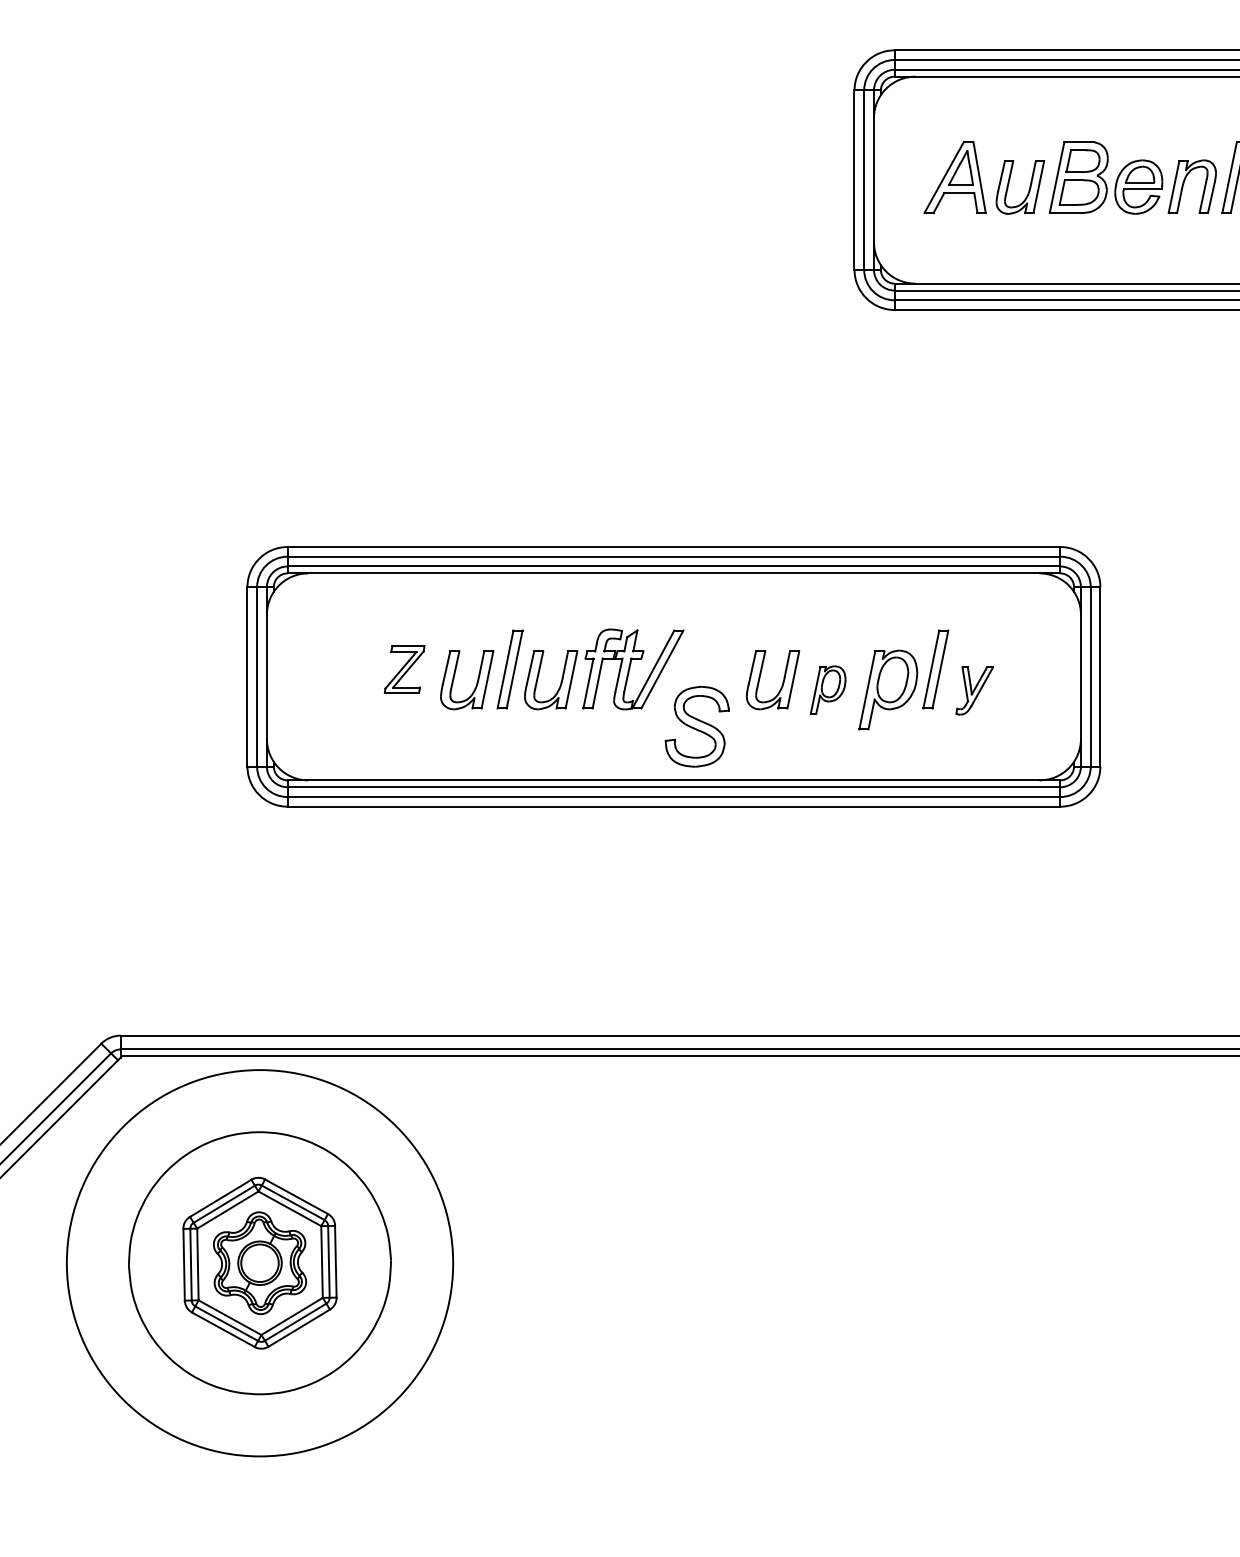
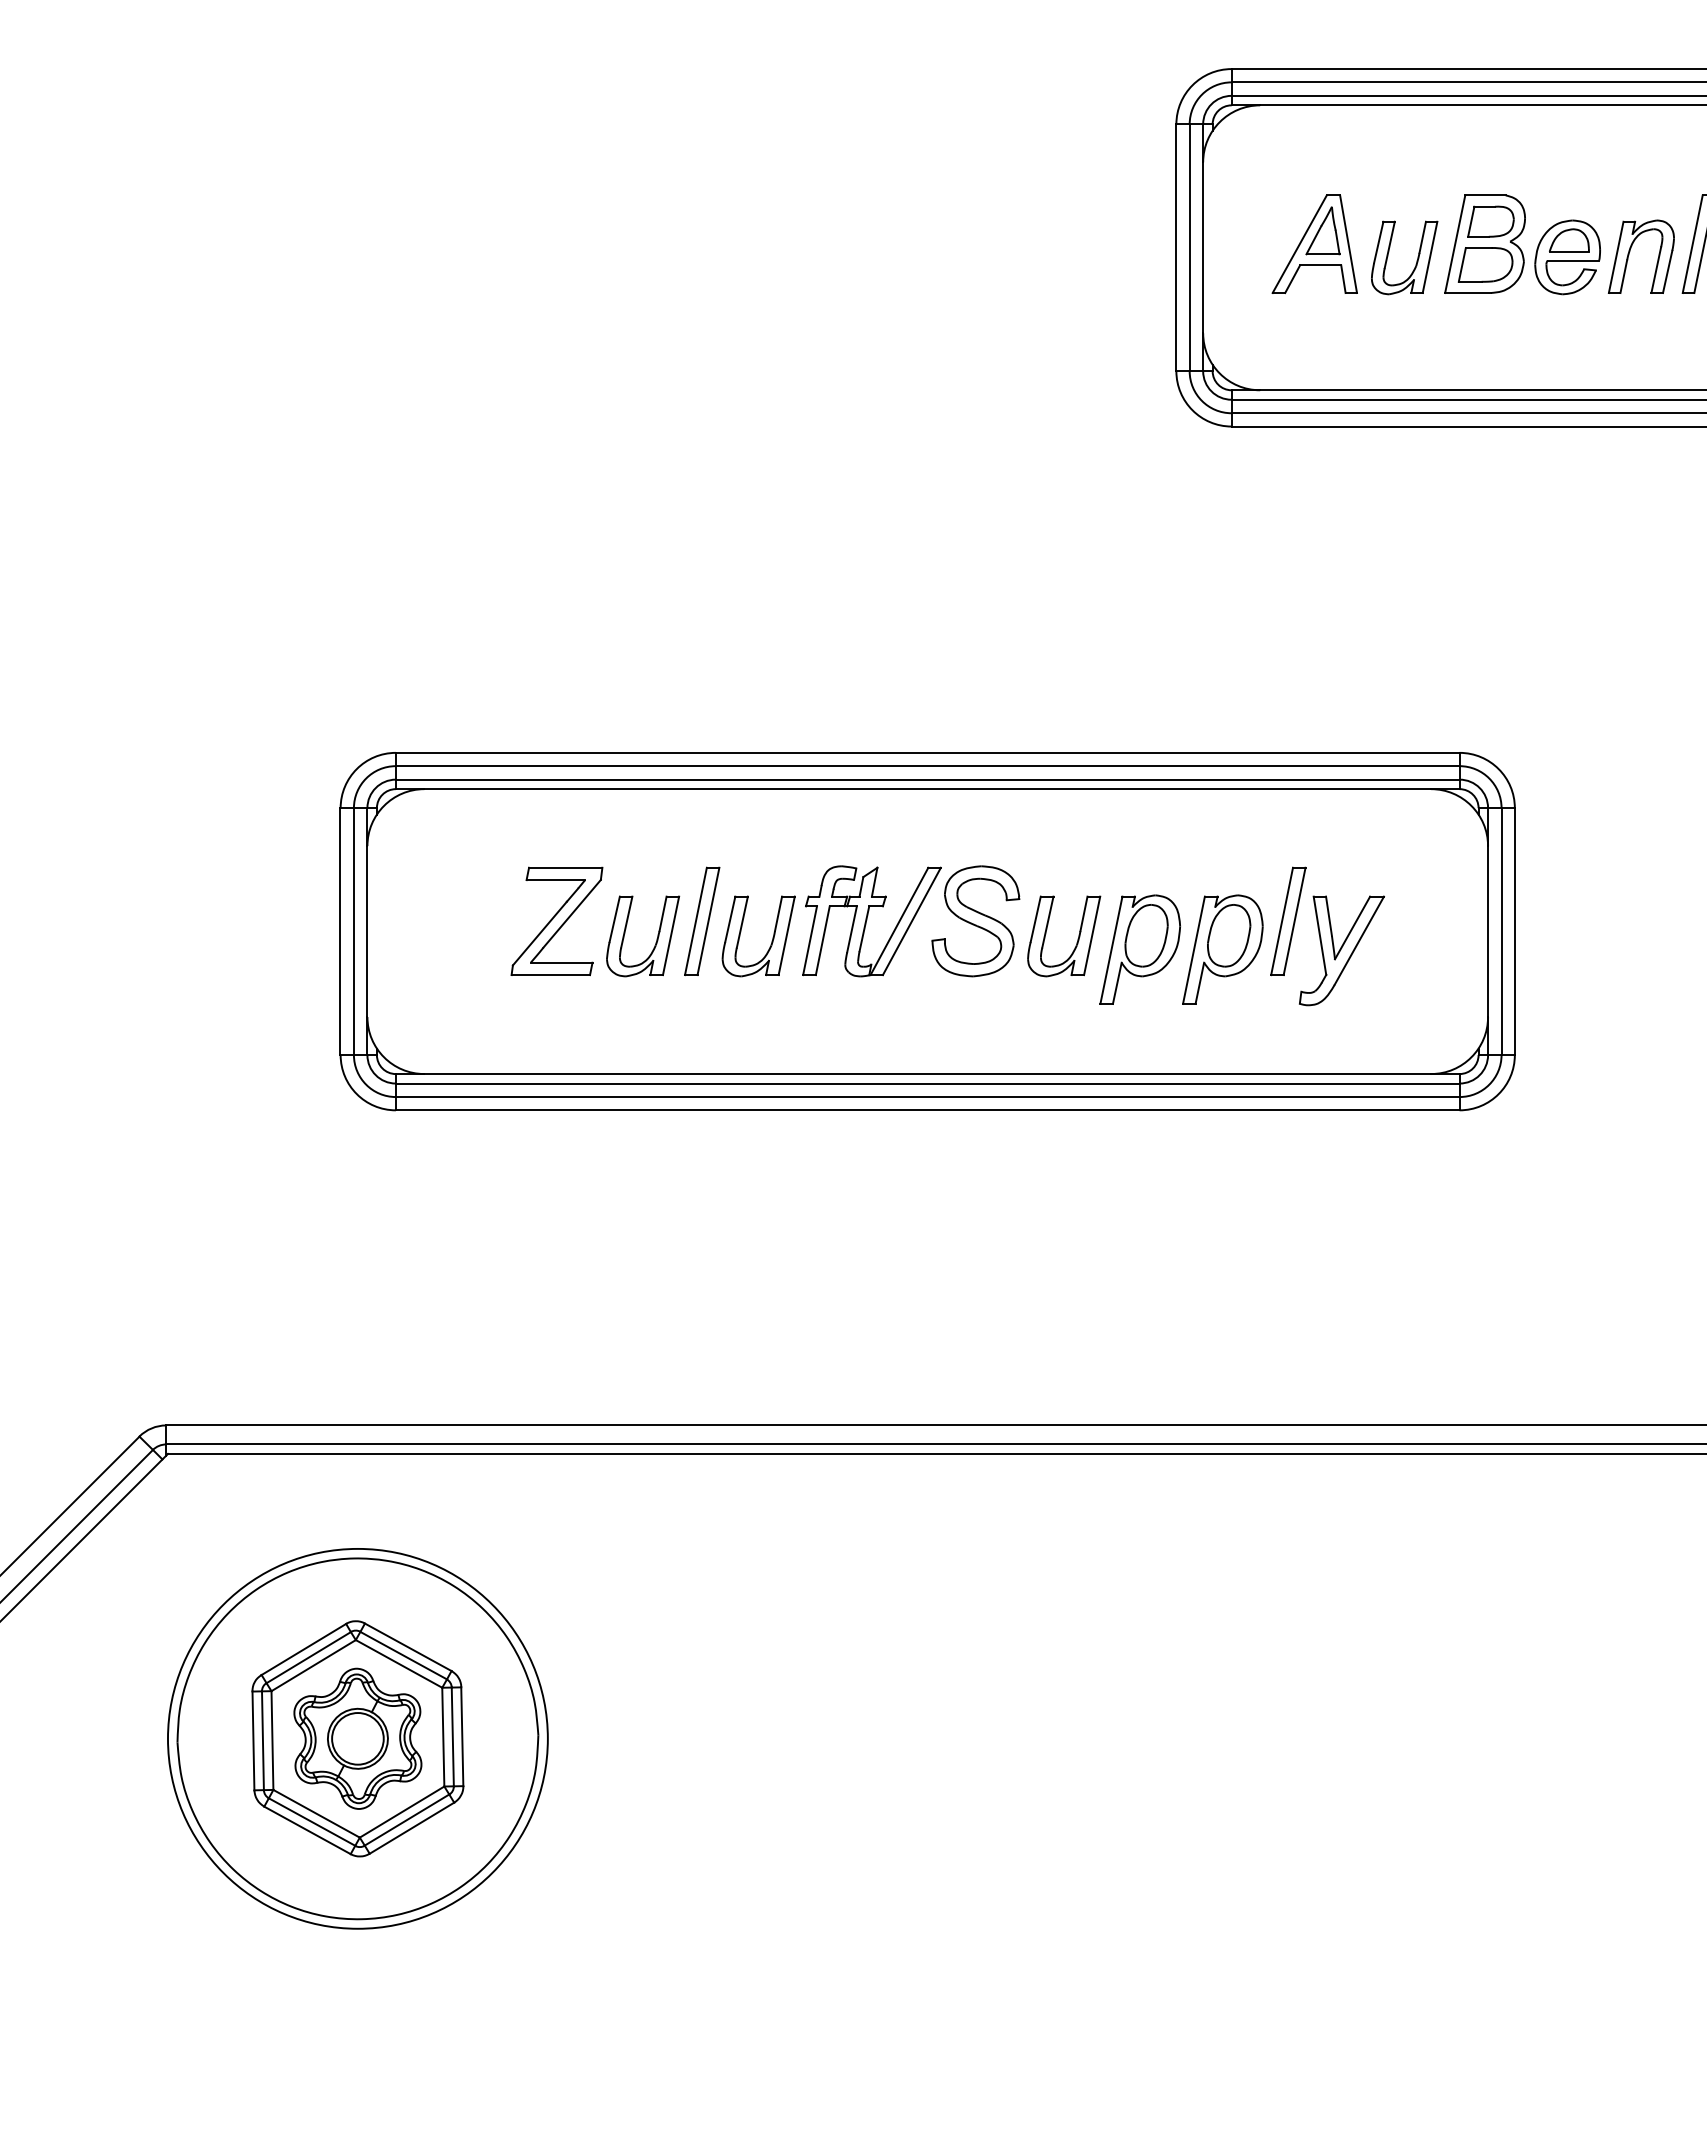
part: (404, 669) -> (556, 921), size x1.67
part: (827, 689) -> (1139, 949), size x1.67
part: (974, 690) -> (1341, 950), size x1.67
part: (696, 726) -> (975, 921), moved
circle: (259, 1263) -> (357, 1738), size x0.71

